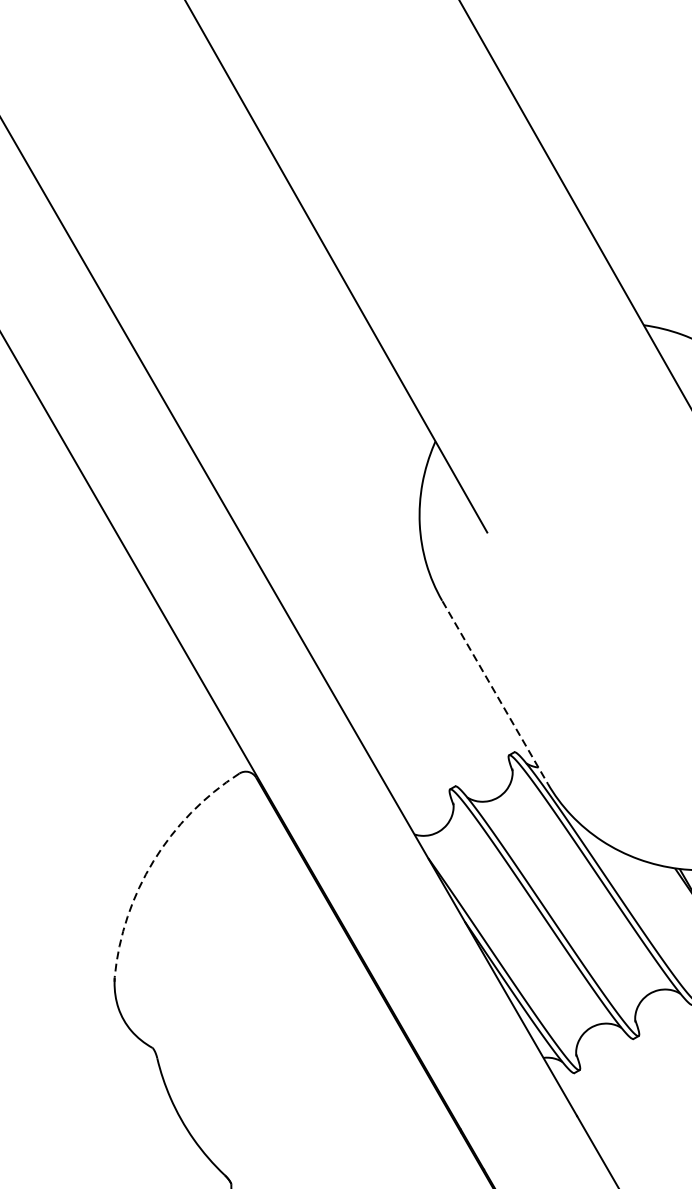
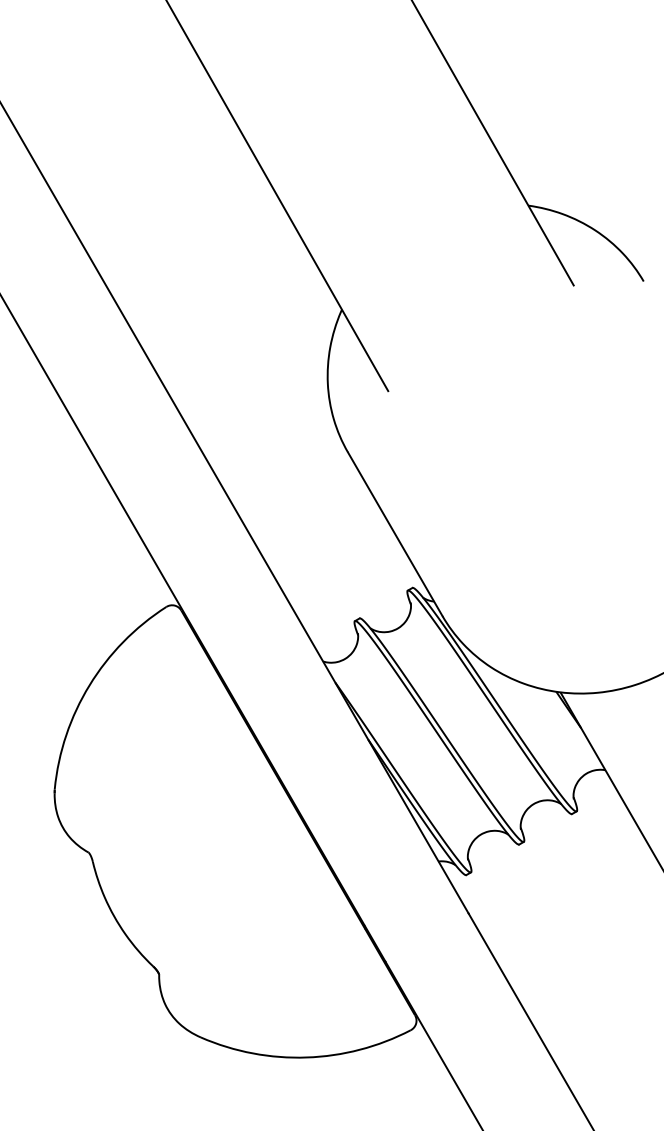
line: (495, 692) -> (395, 534), dashed -> solid
arc: (153, 861) -> (89, 685), dashed -> solid

